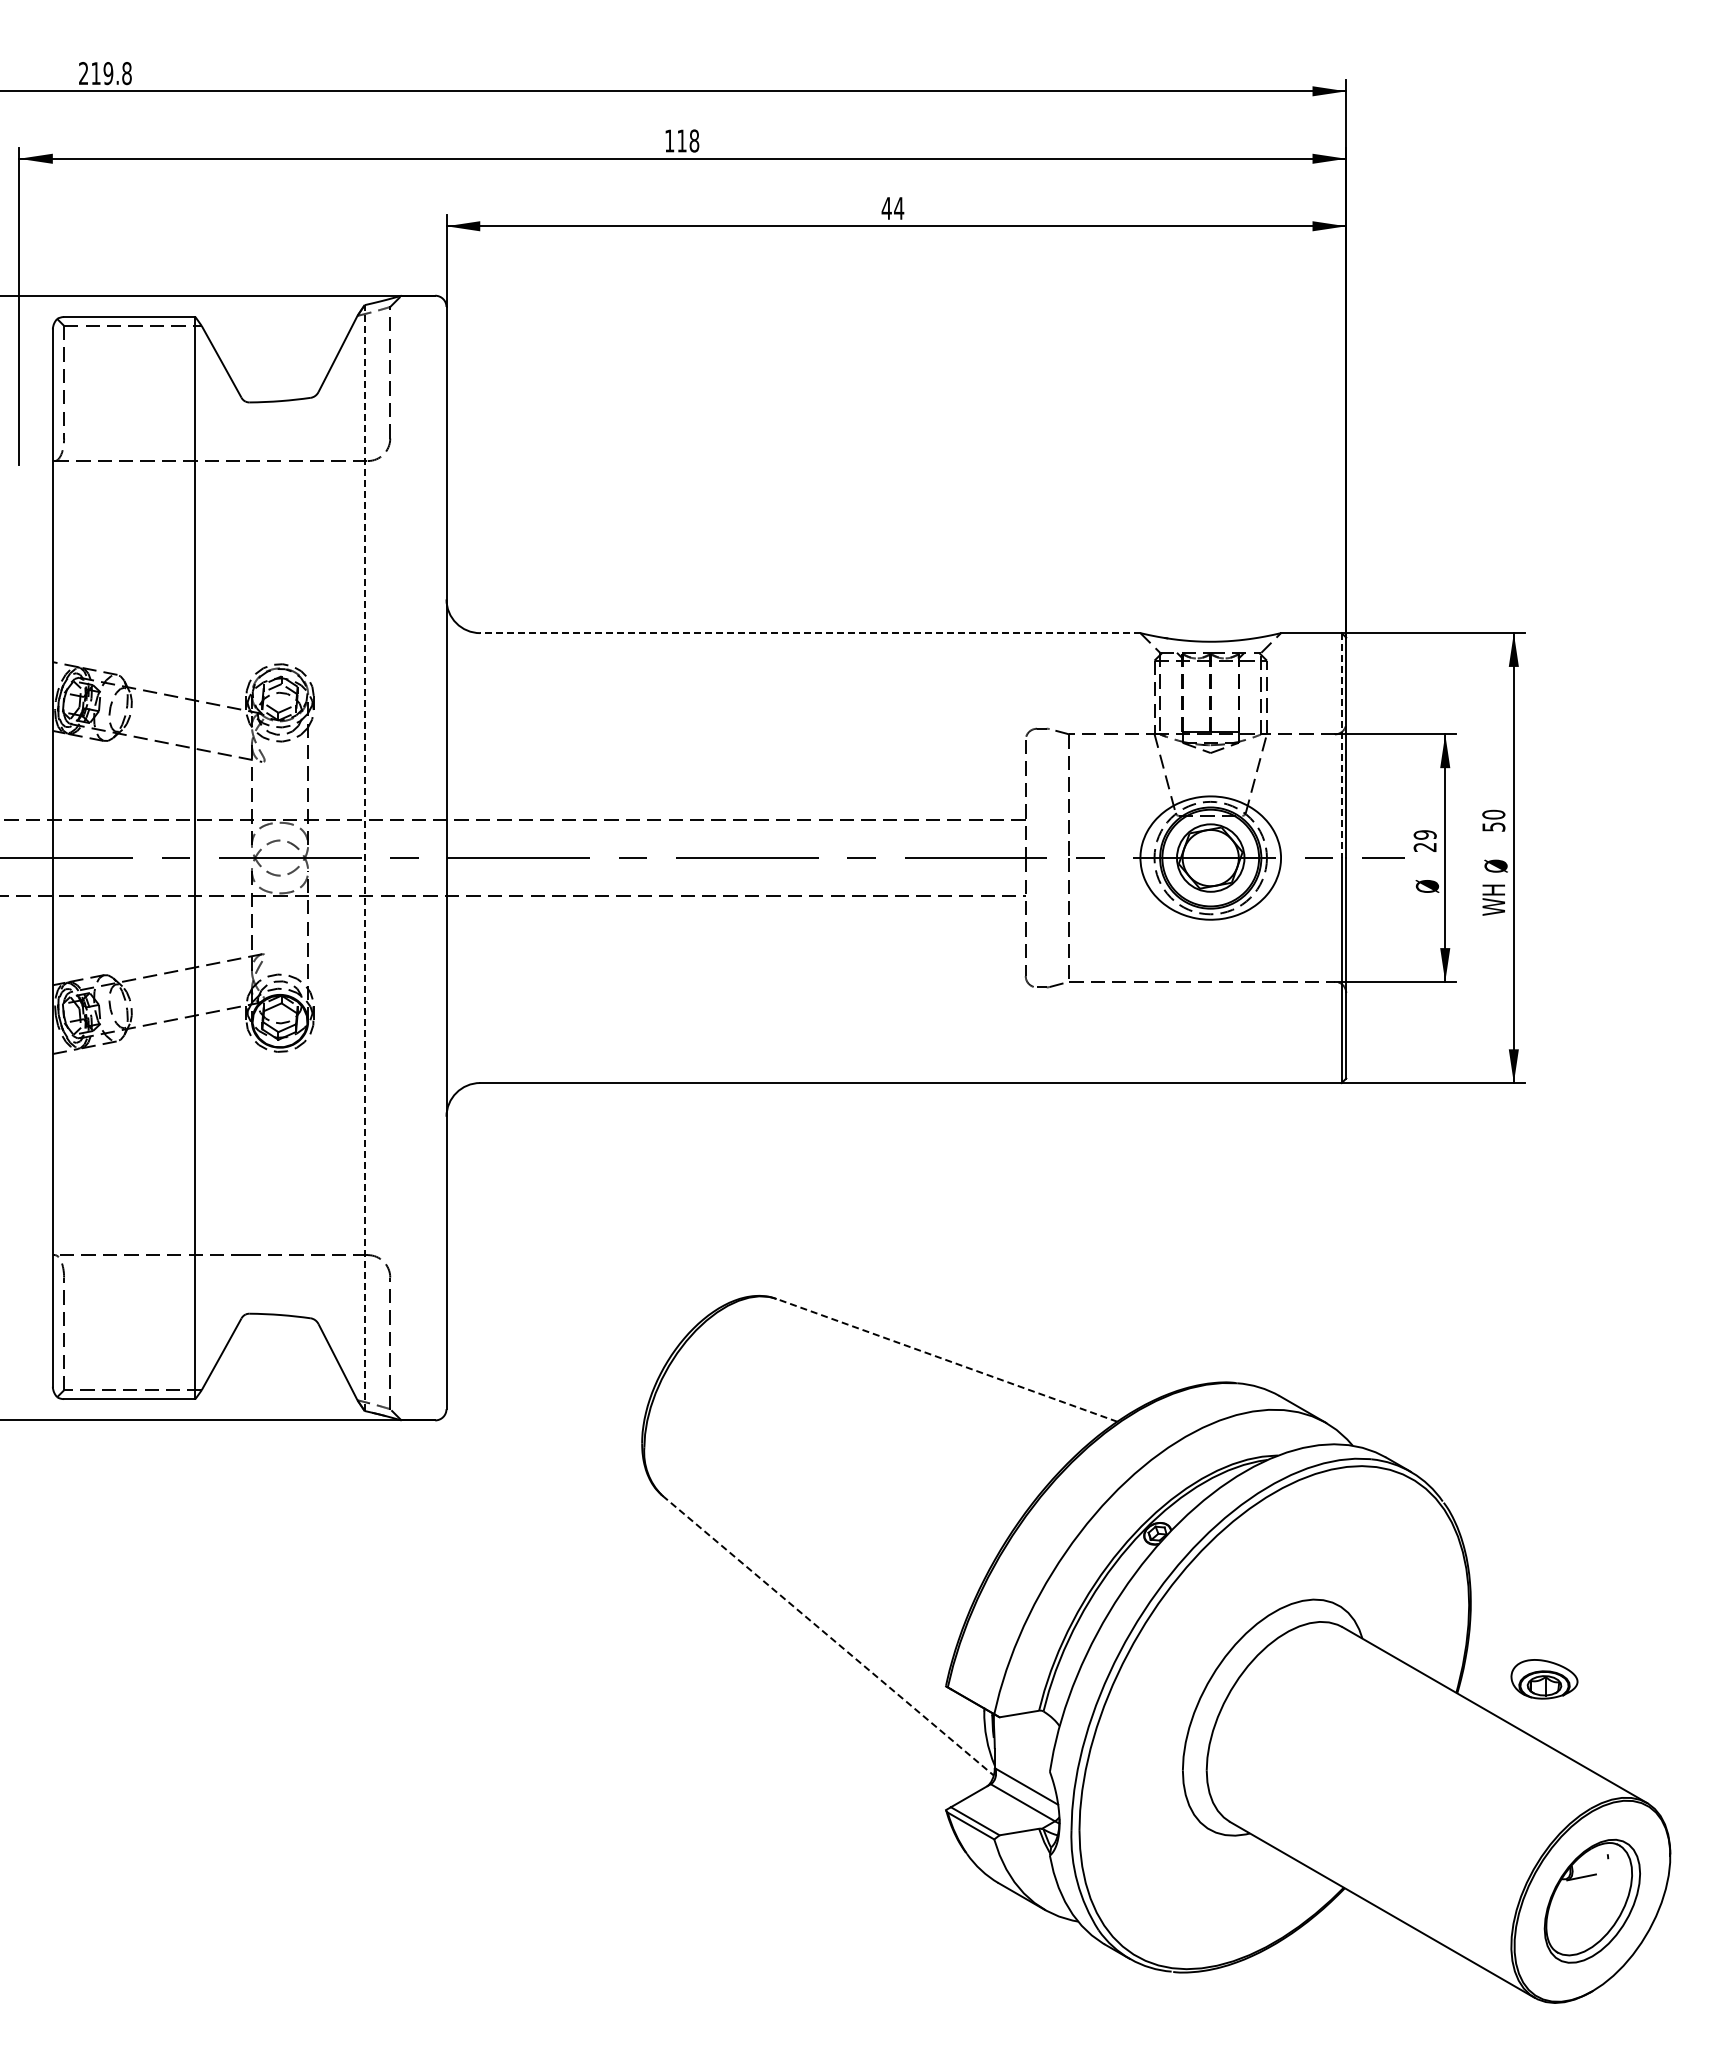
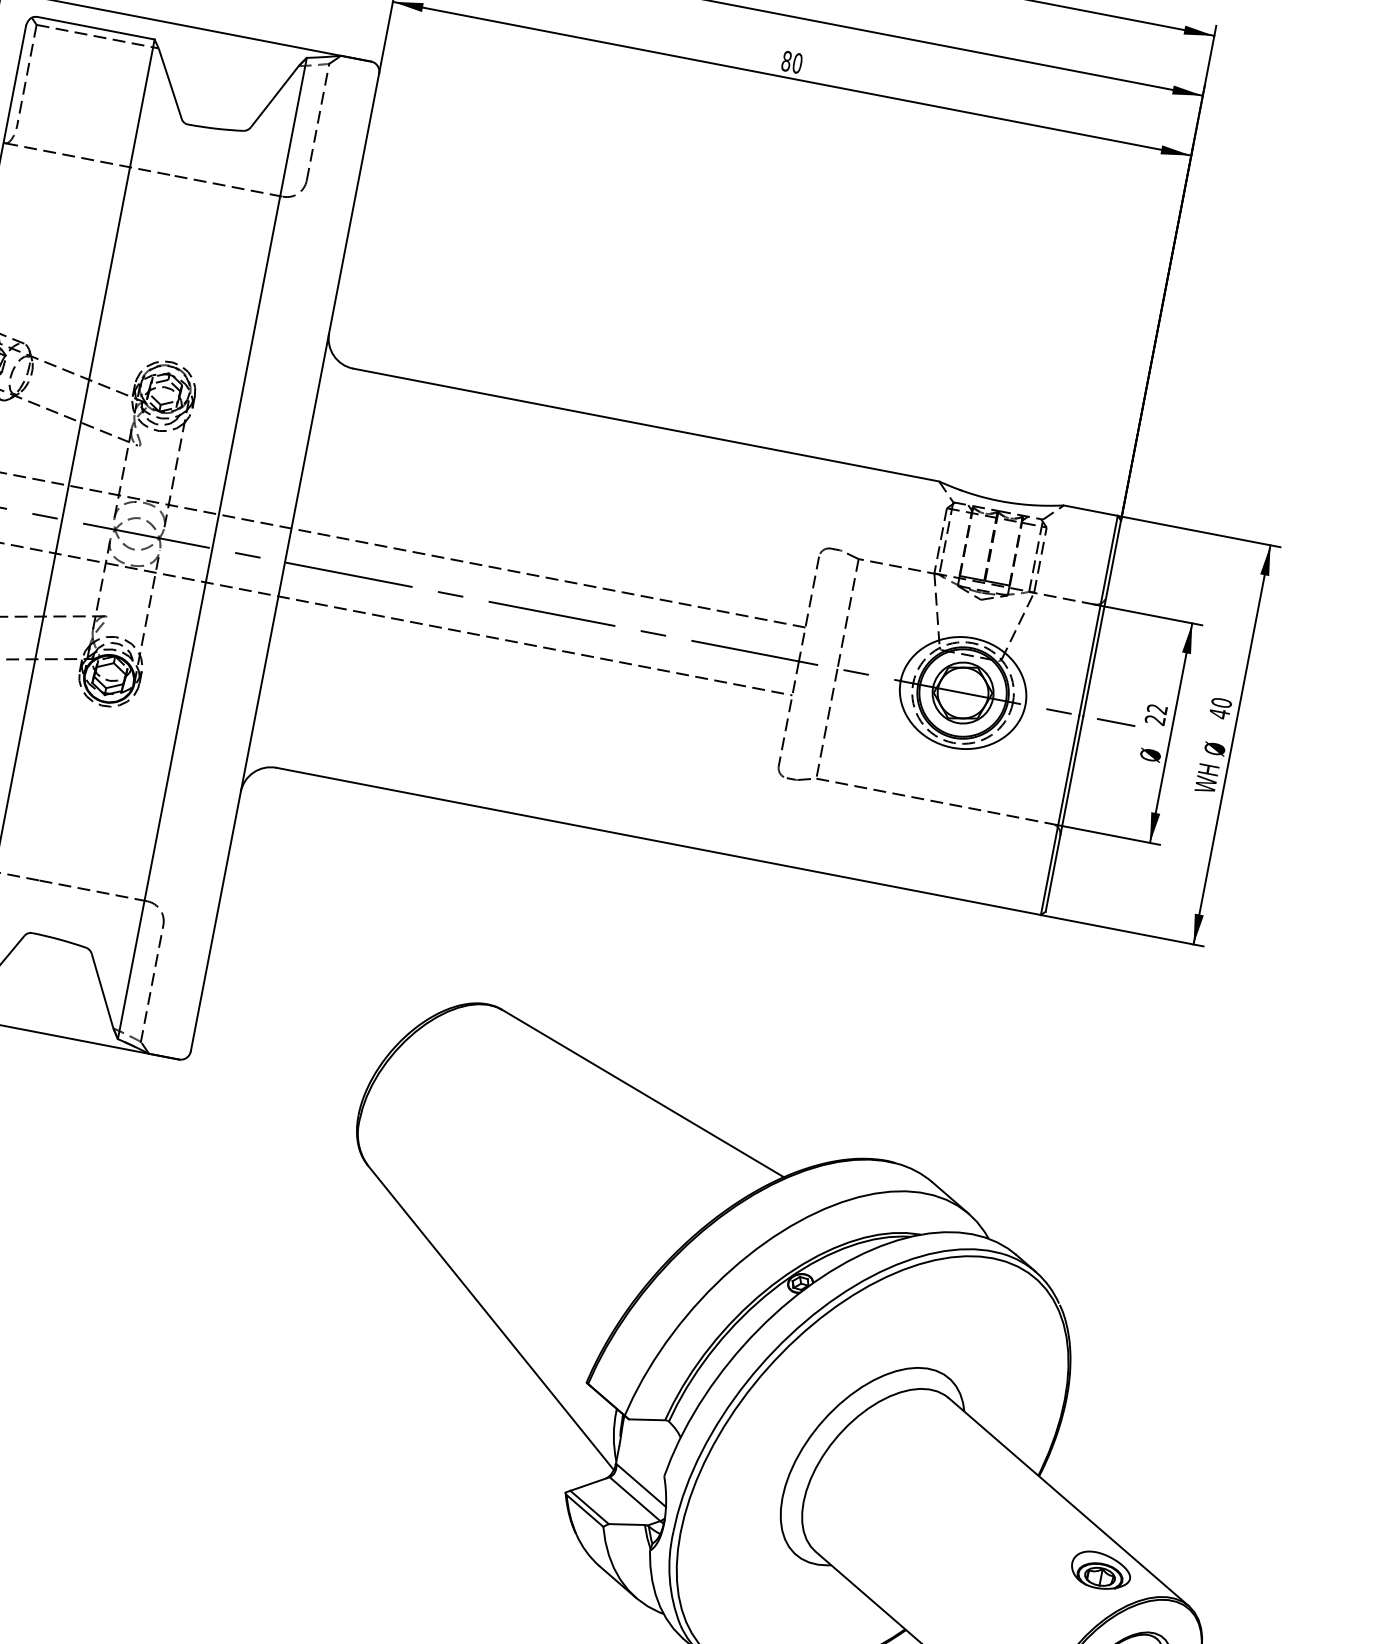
text: (892, 208) -> (791, 62), 44 -> 80
line: (809, 633) -> (645, 425), dashed -> solid
line: (1341, 746) -> (1098, 616), dashed -> solid
text: (1493, 827) -> (1219, 714), 50 -> 40
text: (1424, 834) -> (1156, 708), 29 -> 22
line: (364, 858) -> (212, 548), dashed -> solid
line: (946, 1360) -> (642, 1093), dashed -> solid
line: (828, 1635) -> (491, 1317), dashed -> solid
part: (1544, 1679) -> (1101, 1571), moved

